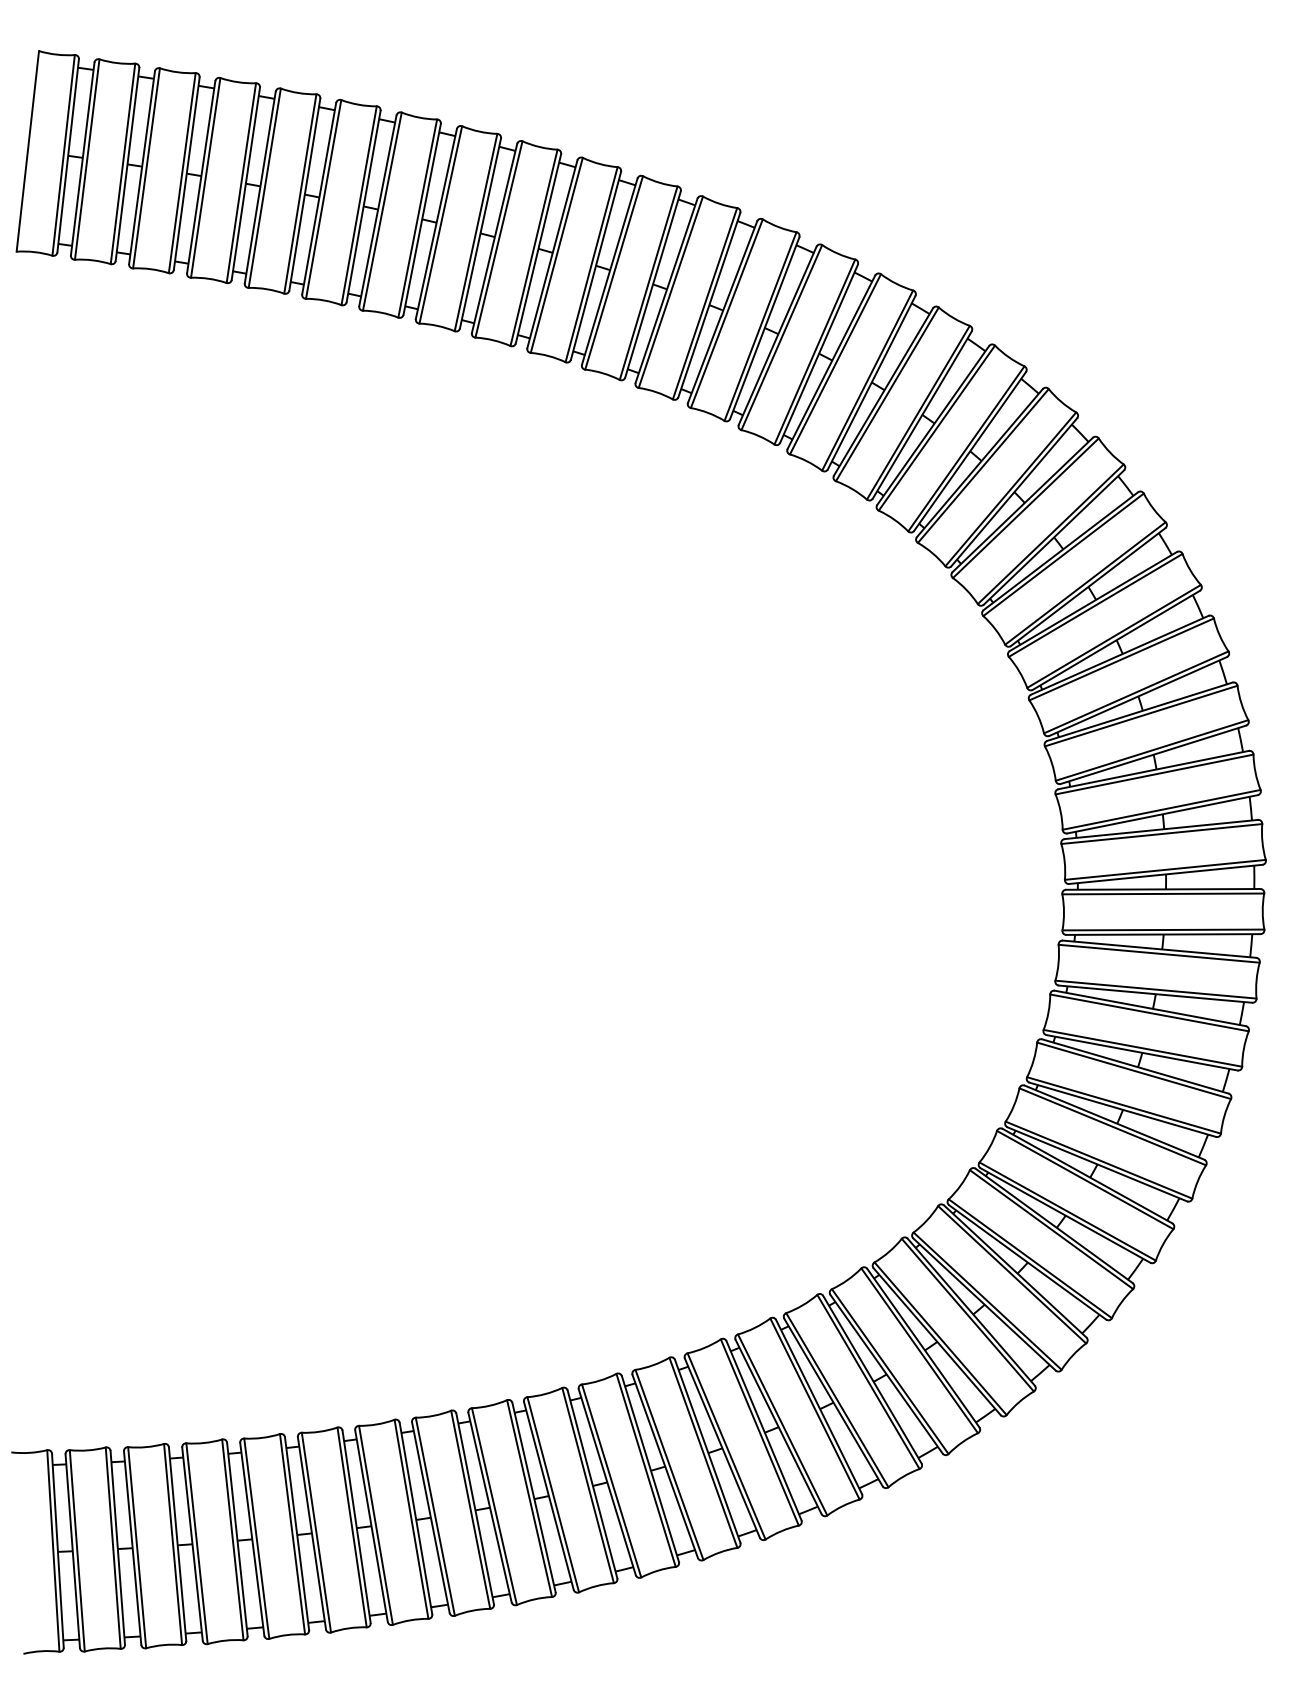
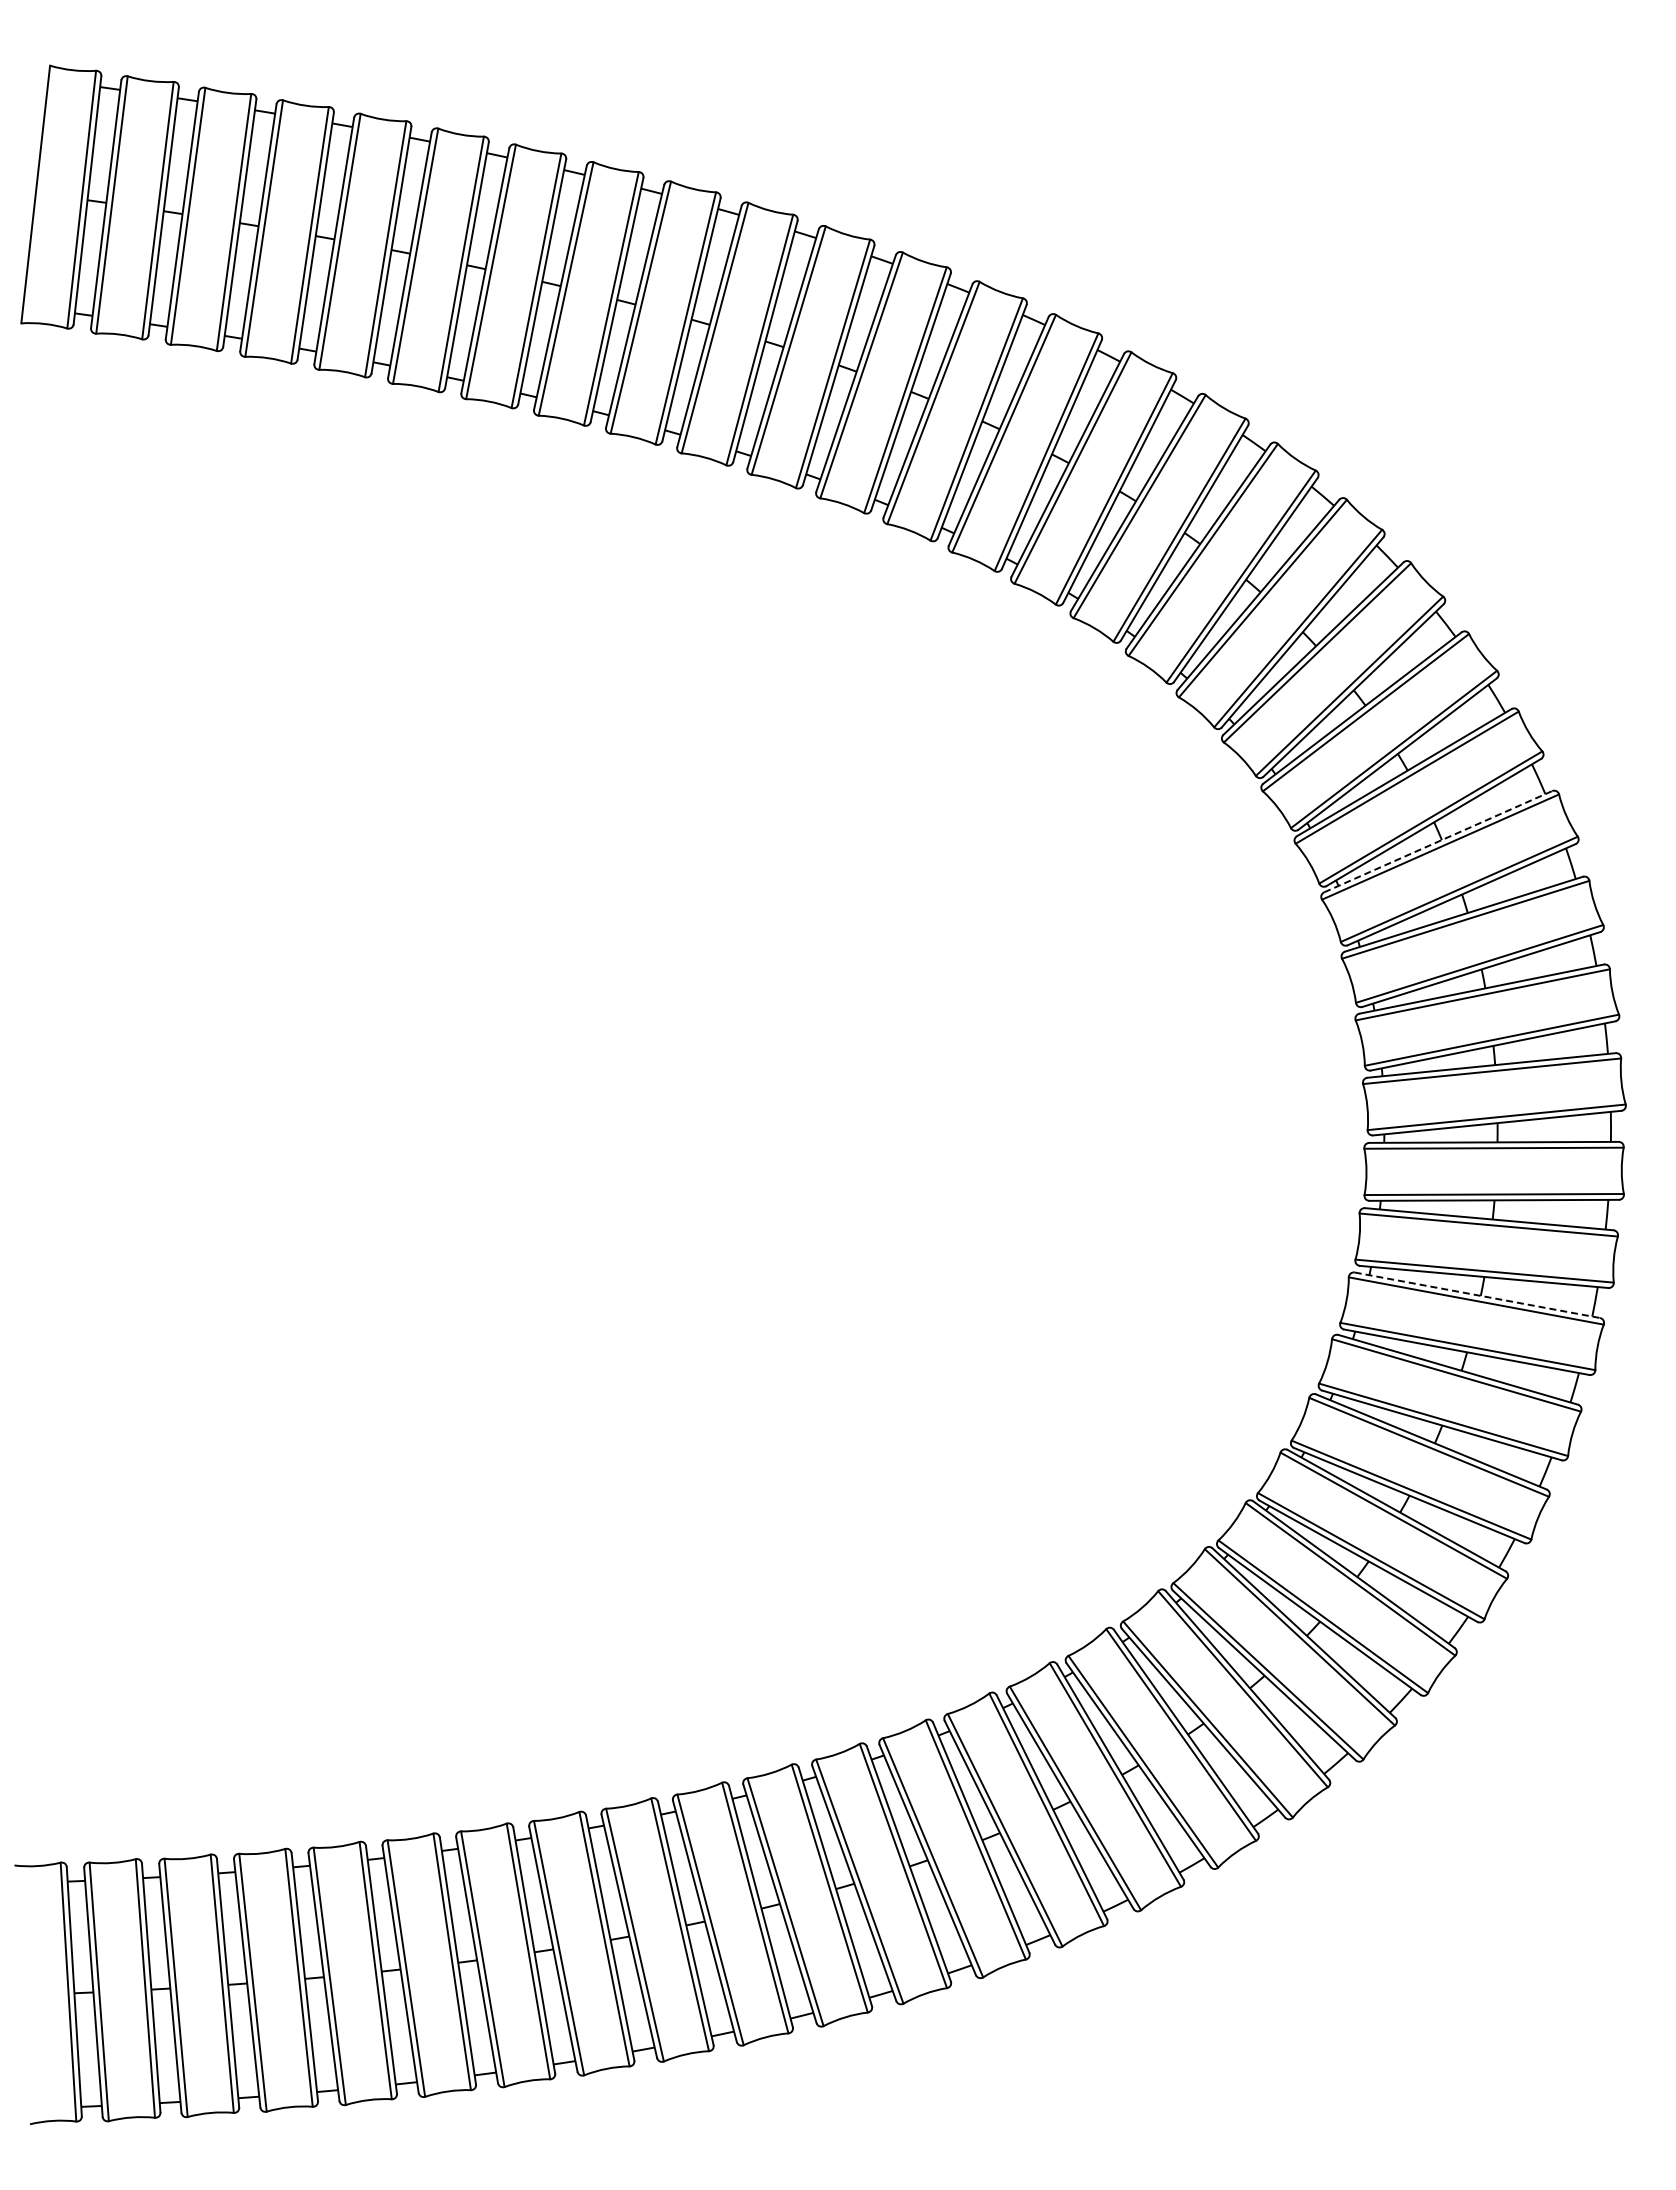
line: (1120, 655) -> (1438, 841), solid -> dashed
line: (1150, 1008) -> (1477, 1295), solid -> dashed

